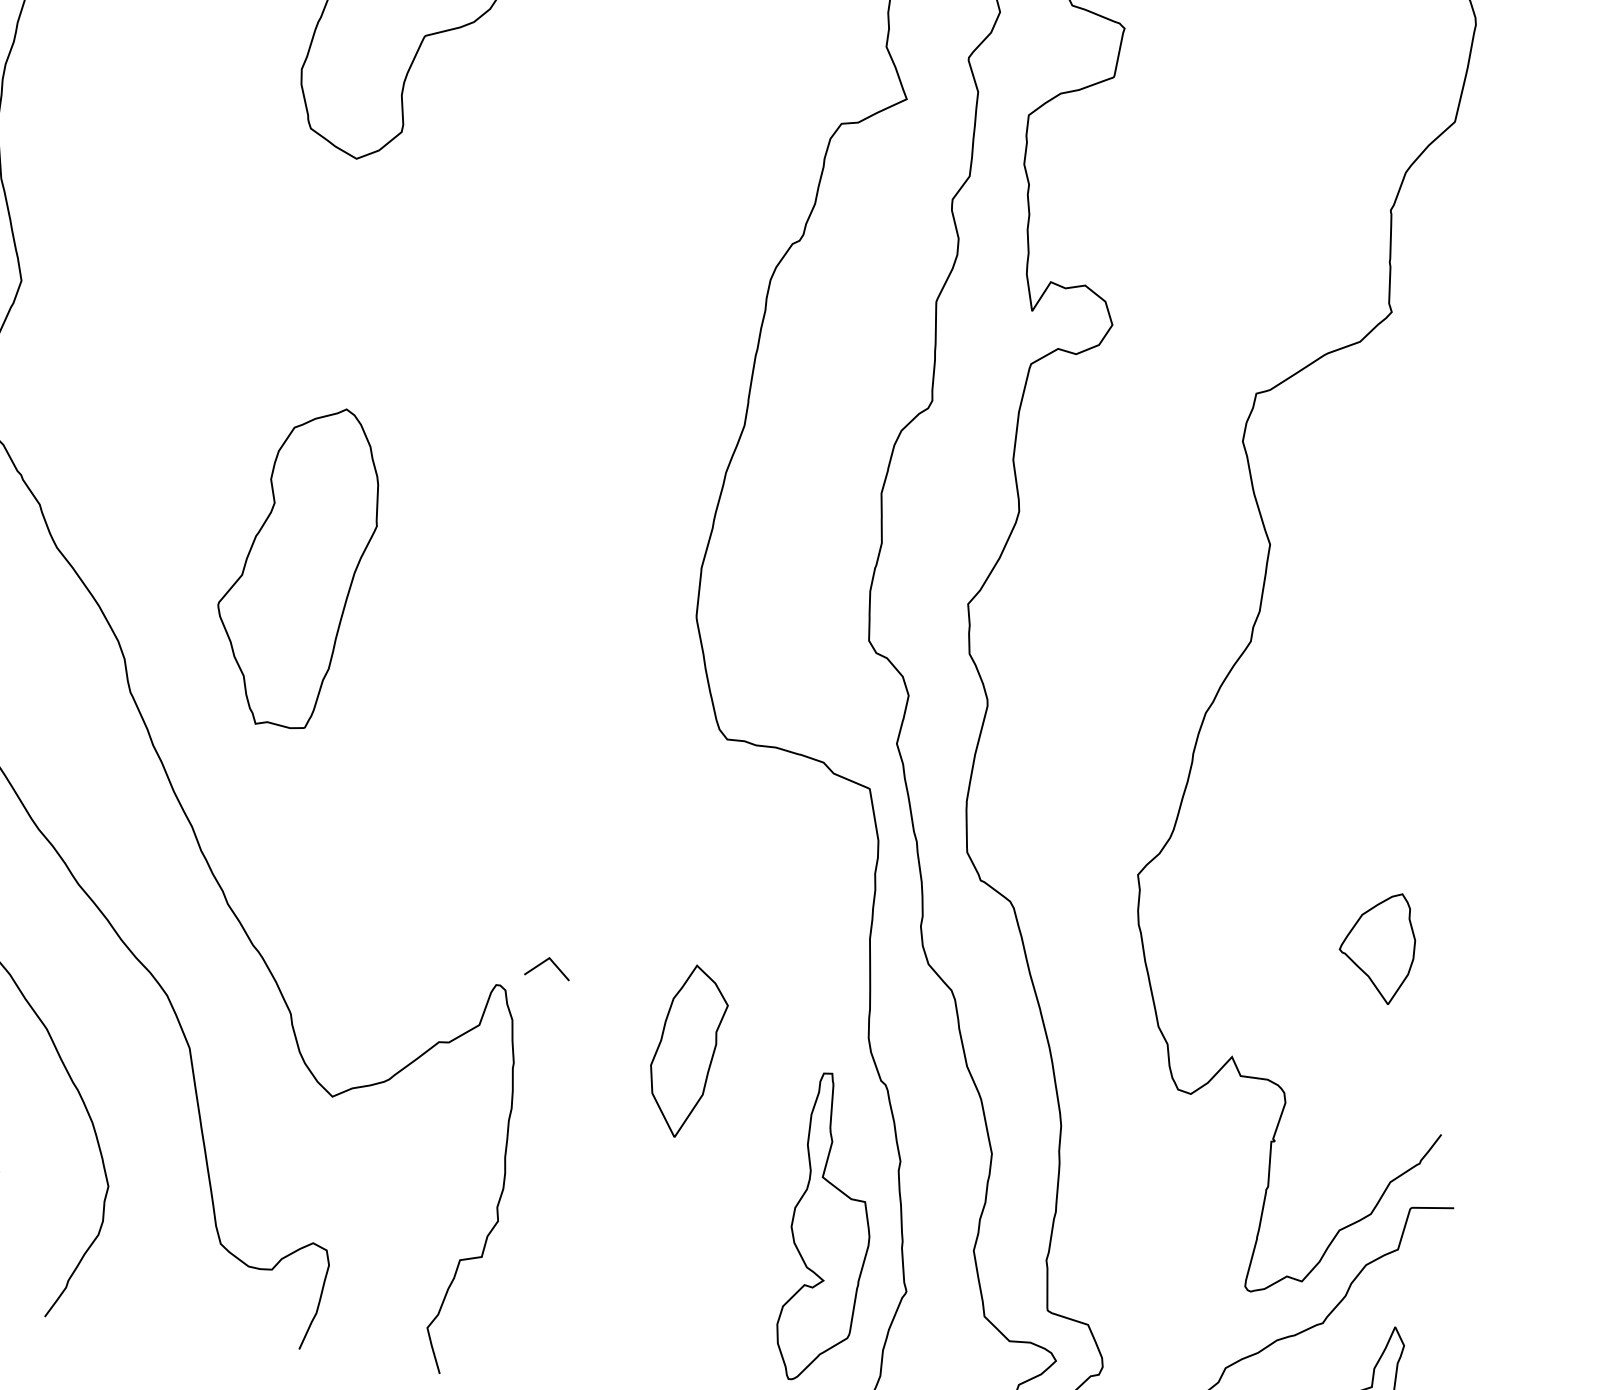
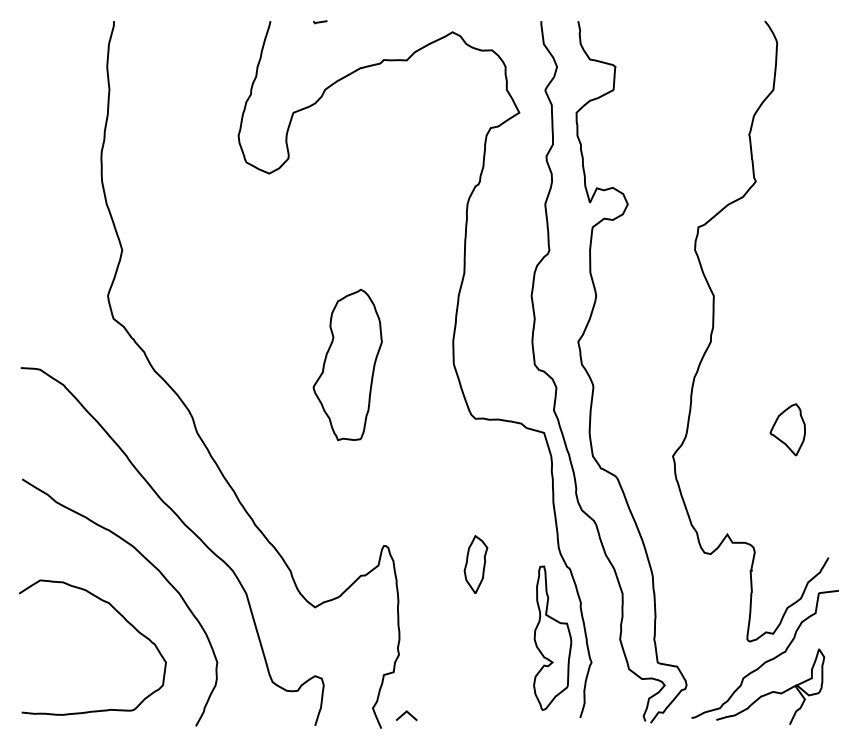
part: (296, 565) -> (347, 364), moved
part: (1377, 945) -> (787, 429), moved
line: (546, 962) -> (405, 713), moved
part: (686, 1048) -> (475, 563), size x0.71

